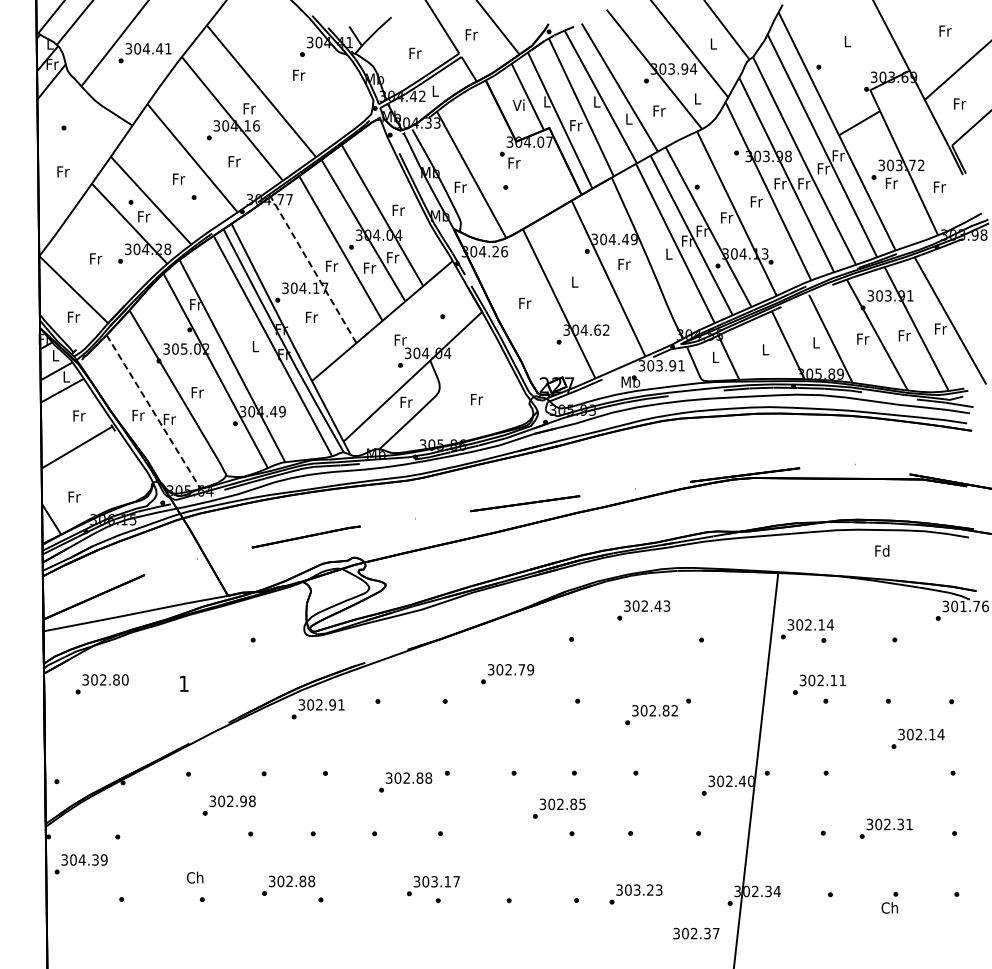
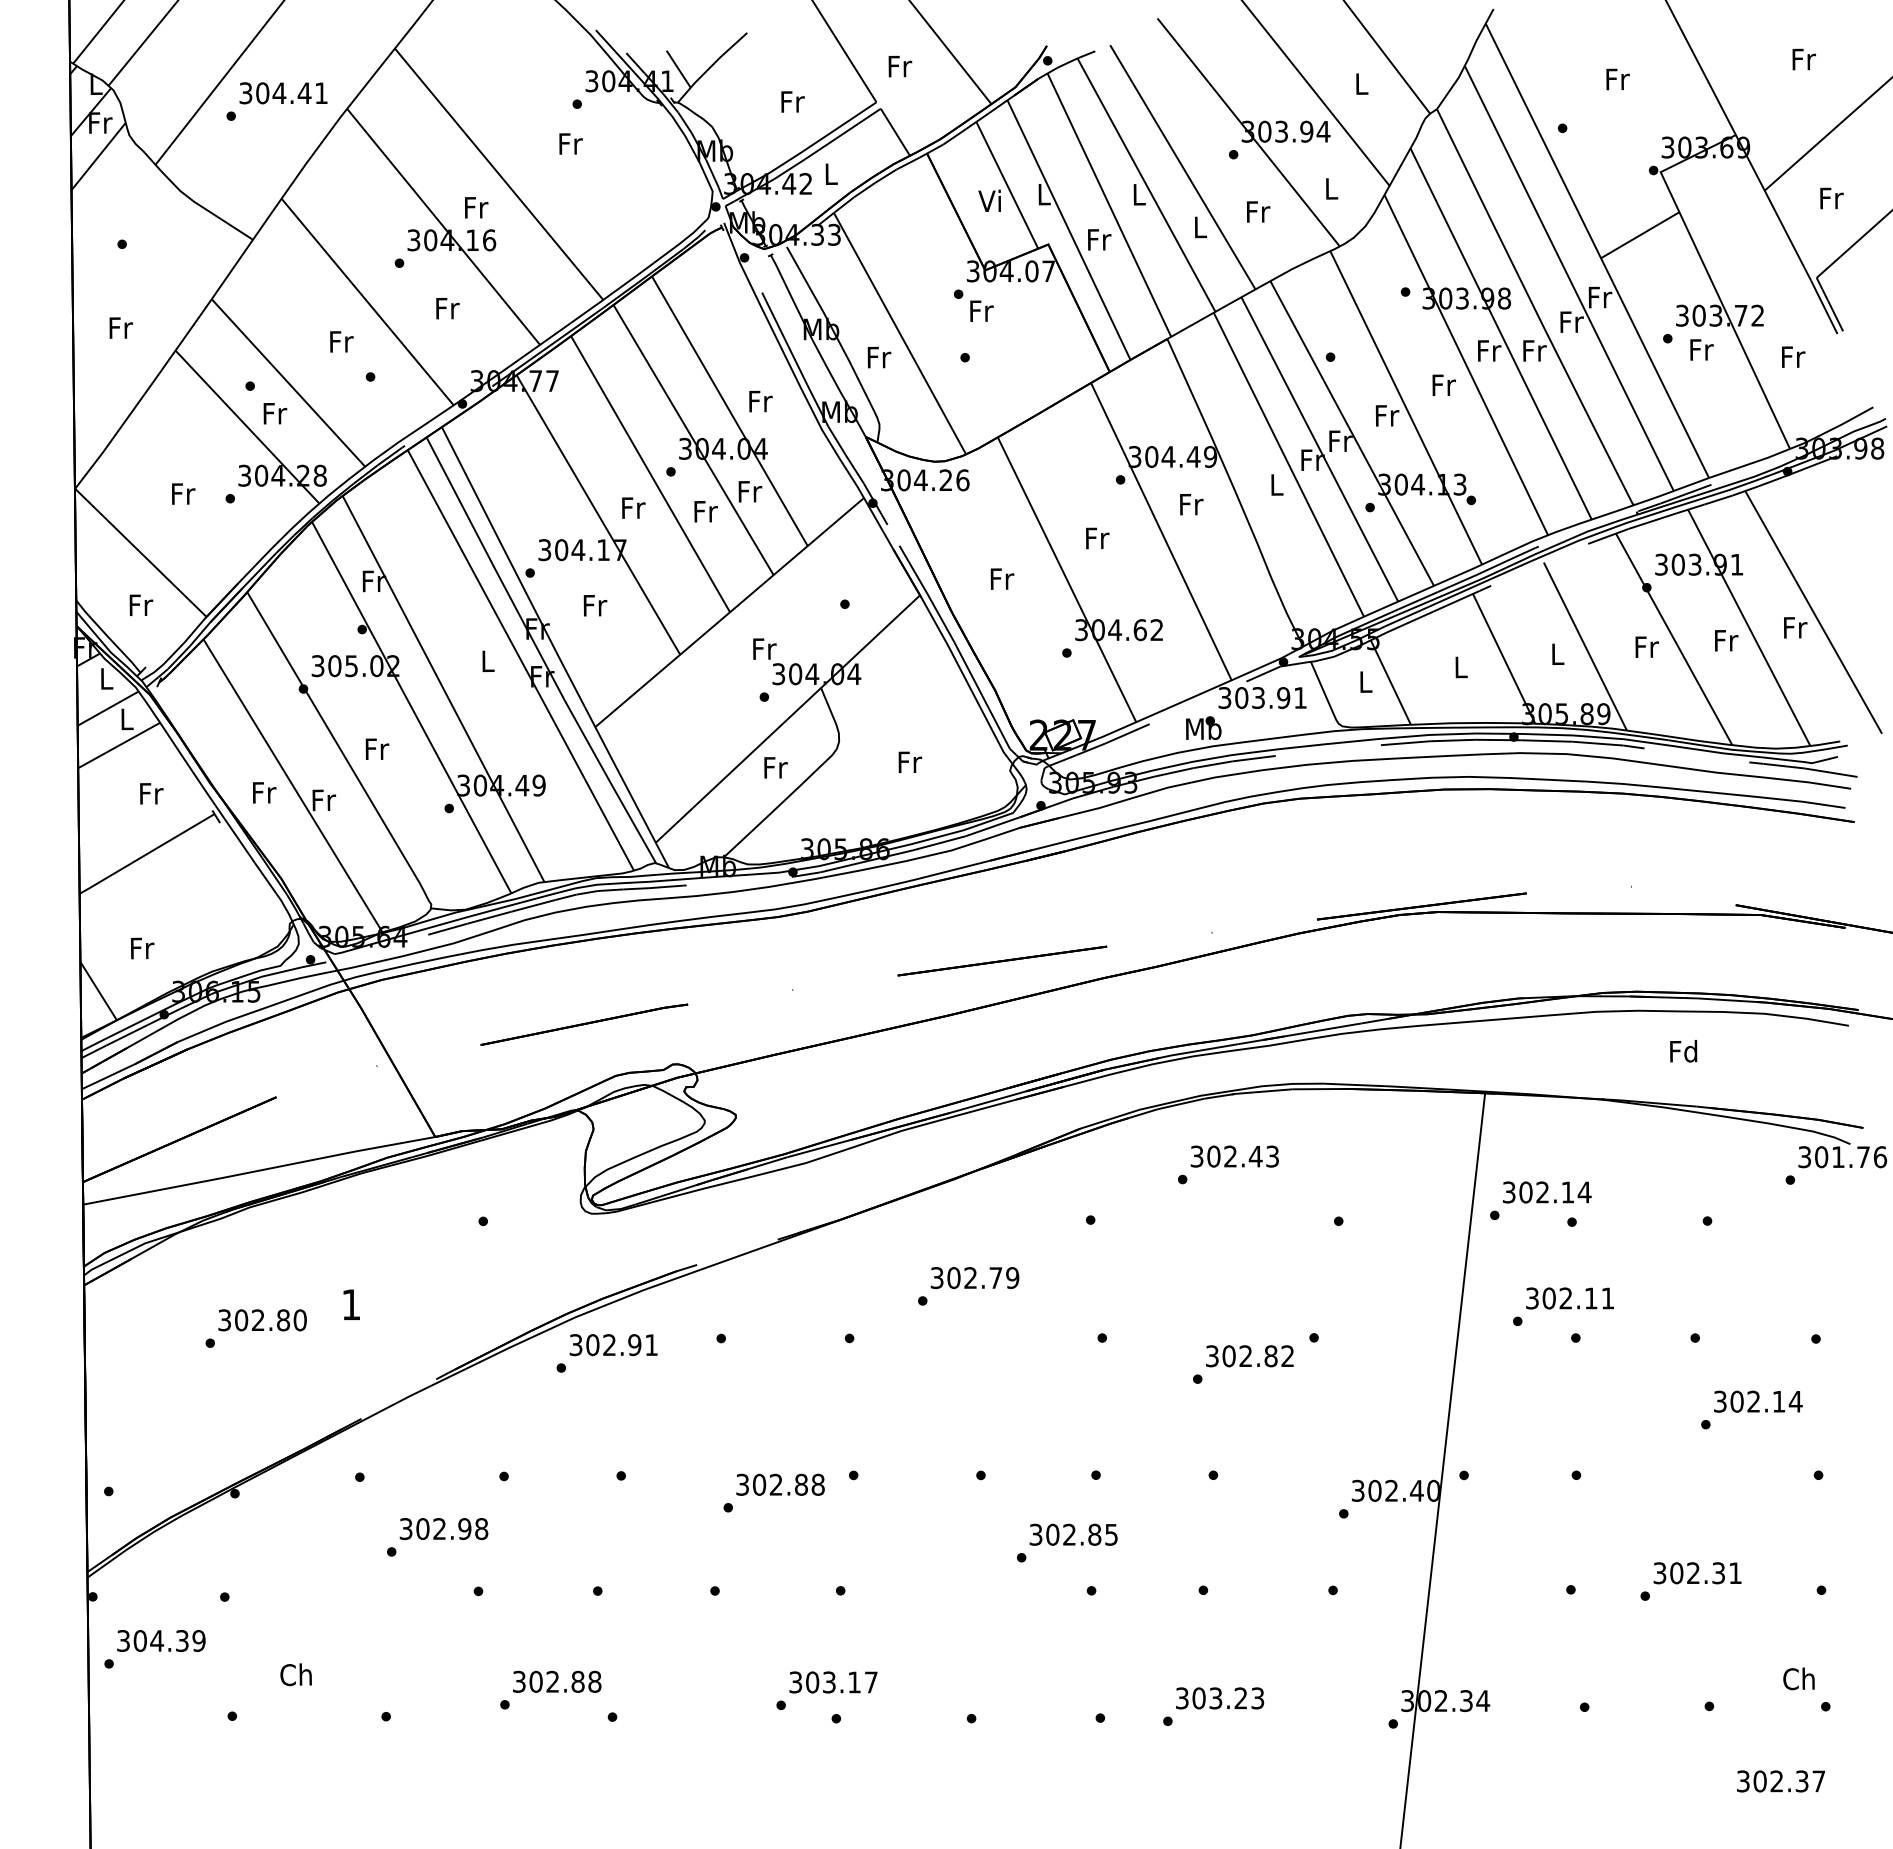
text: (847, 41) -> (1617, 79), L -> Fr
line: (313, 269) -> (598, 514), dashed -> solid
text: (575, 281) -> (1098, 537), L -> Fr
line: (153, 411) -> (293, 785), dashed -> solid
text: (101, 684) -> (254, 1328), moved
text: (195, 877) -> (296, 1674), moved
text: (889, 907) -> (1798, 1678), moved
text: (696, 933) -> (1781, 1781), moved

